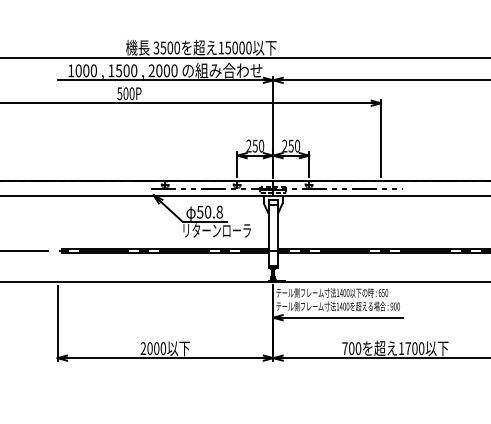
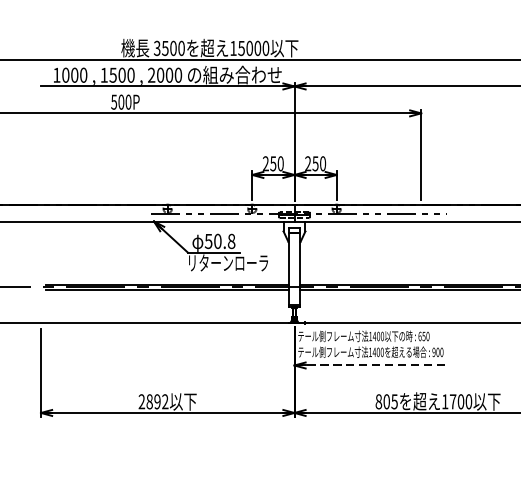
line: (337, 317) -> (370, 365), solid -> dashed
text: (156, 348) -> (157, 401), 2000 -> 2892
text: (351, 348) -> (386, 401), 700 -> 805

